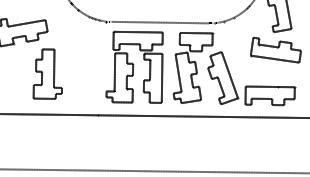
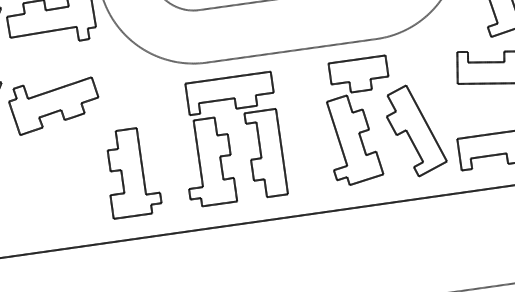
part: (134, 66) -> (230, 138), moved
part: (47, 73) -> (131, 171), moved

